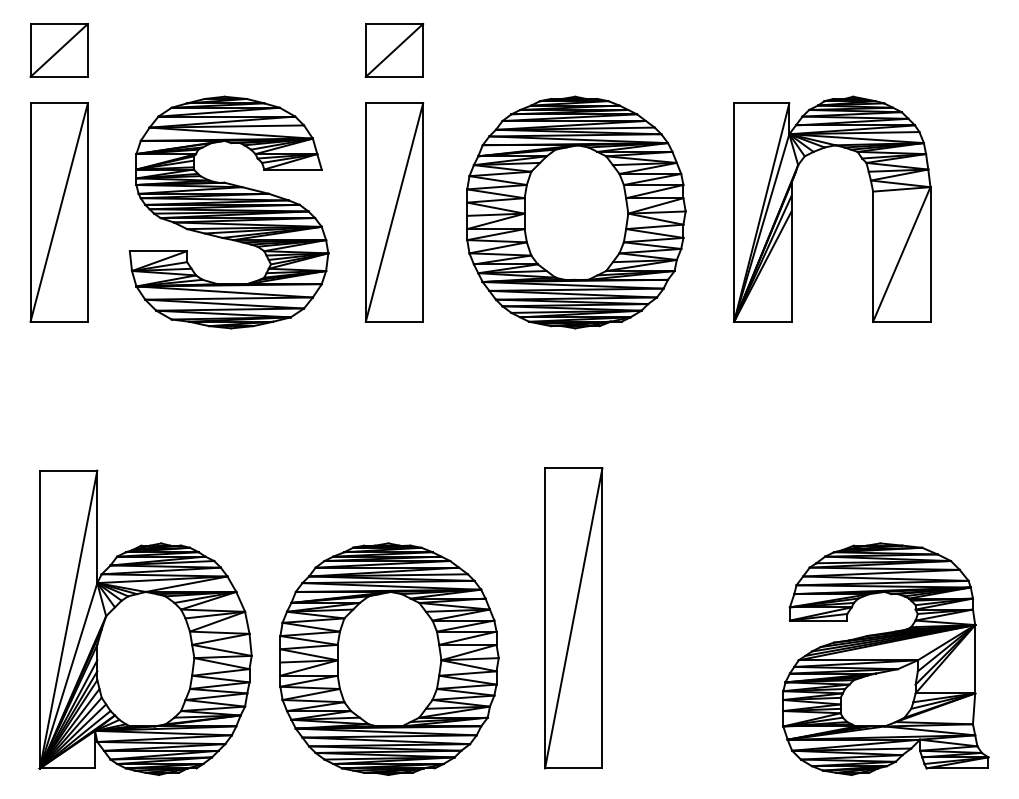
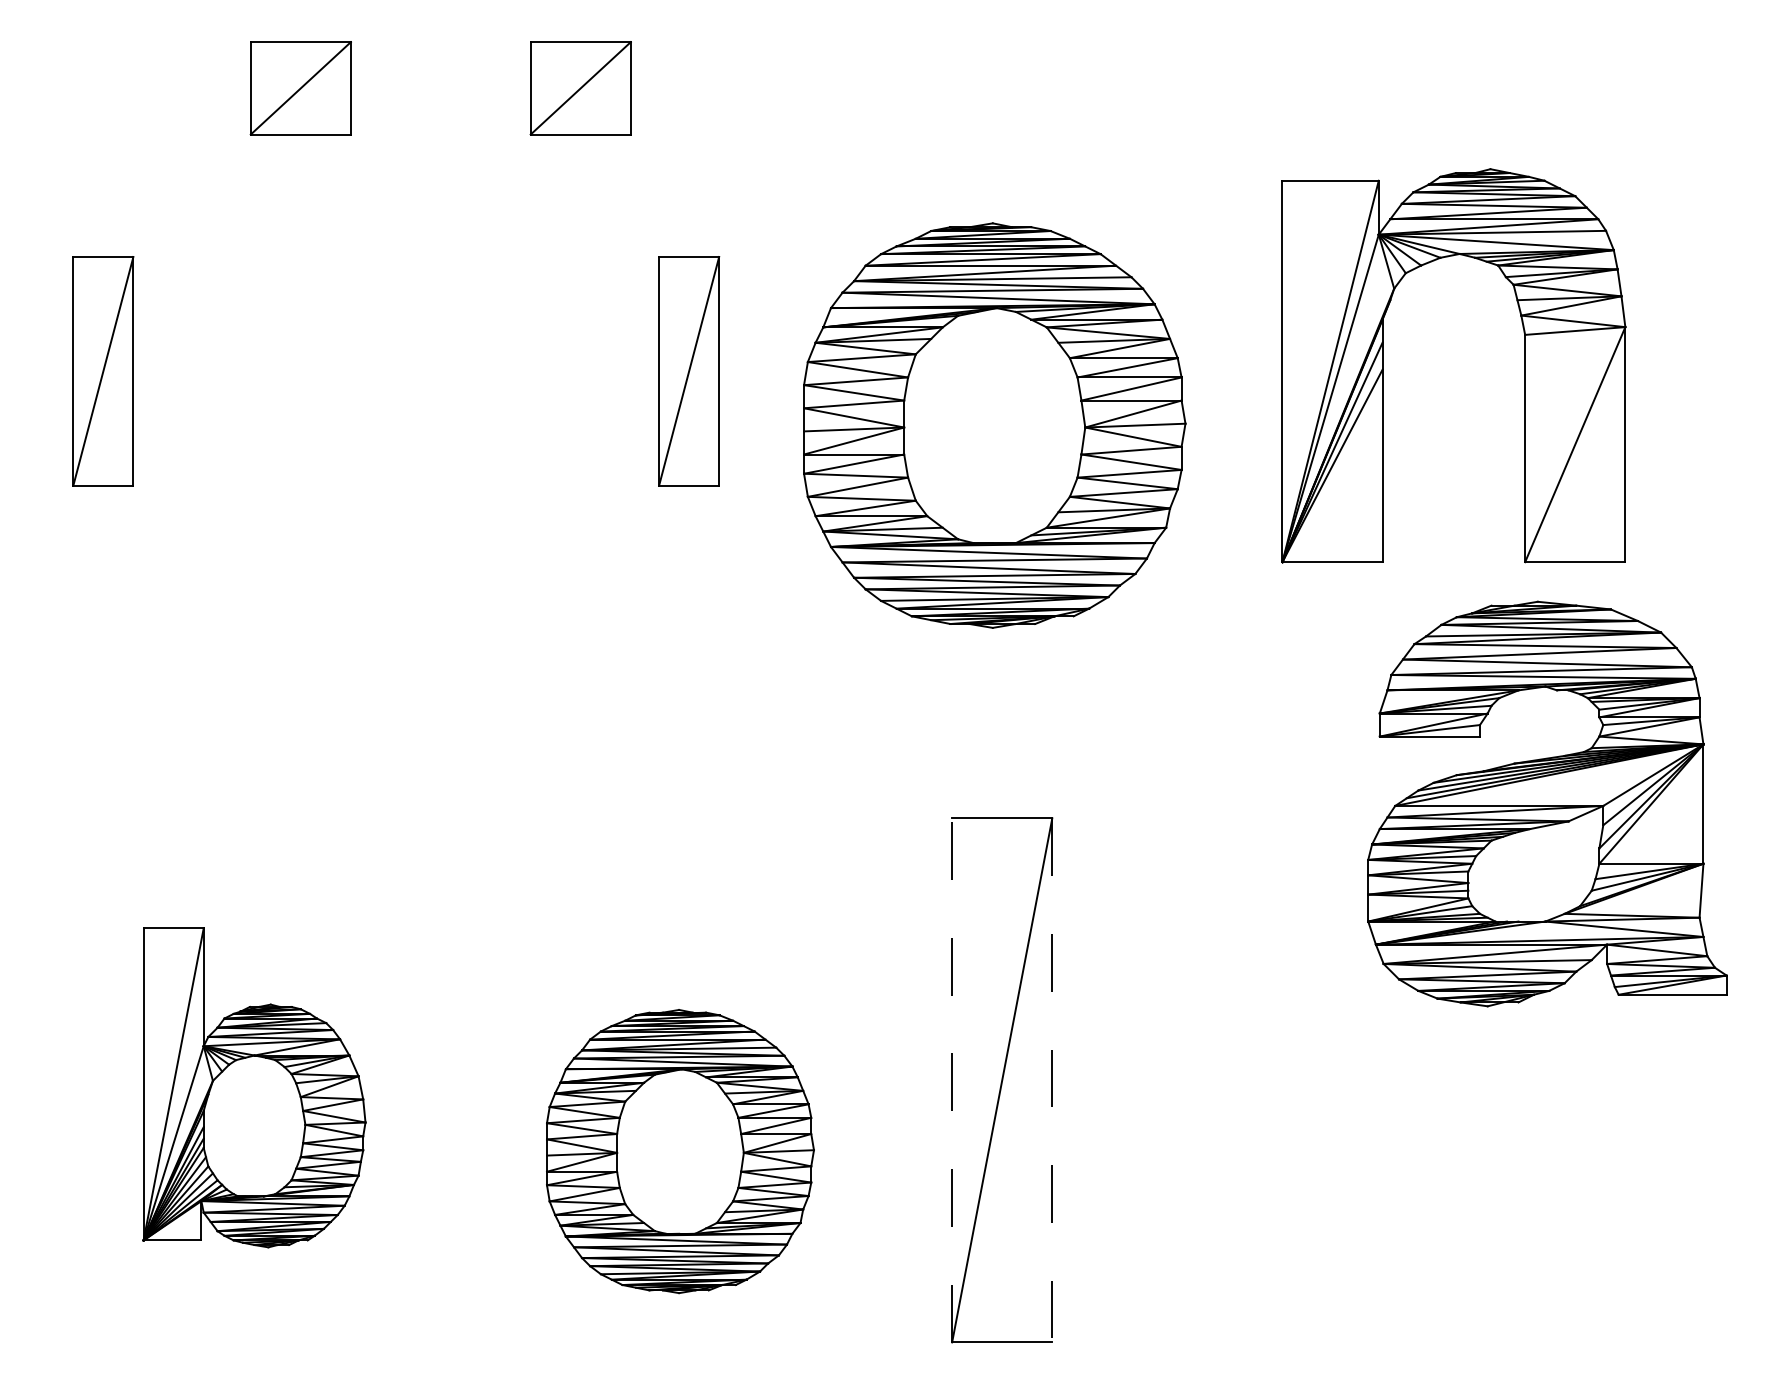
part: (394, 49) -> (580, 86), moved
part: (58, 50) -> (299, 88), moved
part: (58, 212) -> (102, 371), size x0.6
part: (228, 212) -> (399, 371), removed
part: (394, 212) -> (689, 371), size x0.6
part: (576, 212) -> (994, 425), moved
line: (545, 618) -> (952, 1080), solid -> dashed
line: (602, 618) -> (1052, 1080), solid -> dashed
part: (145, 622) -> (254, 1087), size x0.6
part: (389, 658) -> (680, 1150), size x0.7
part: (885, 658) -> (1546, 802), moved

